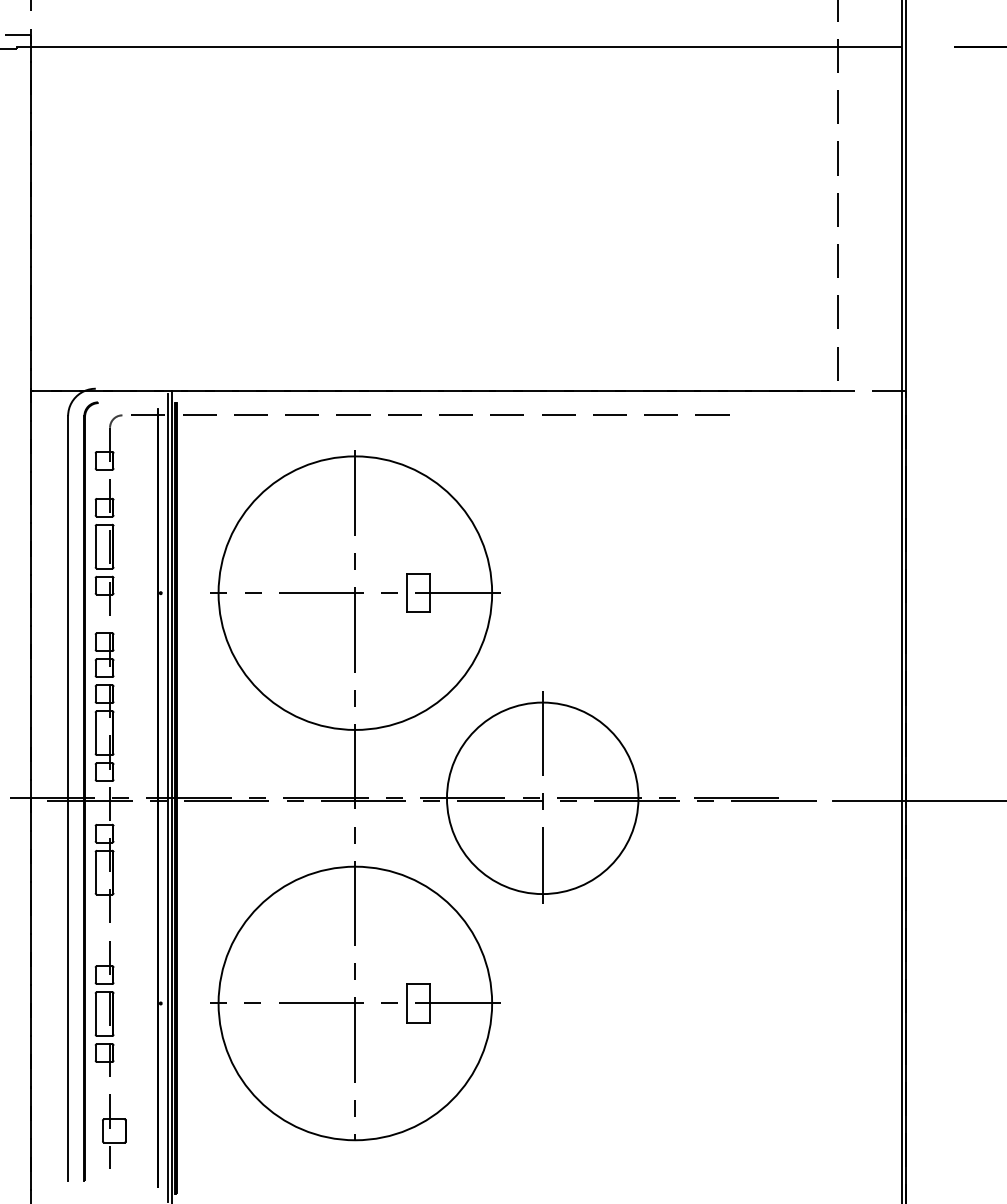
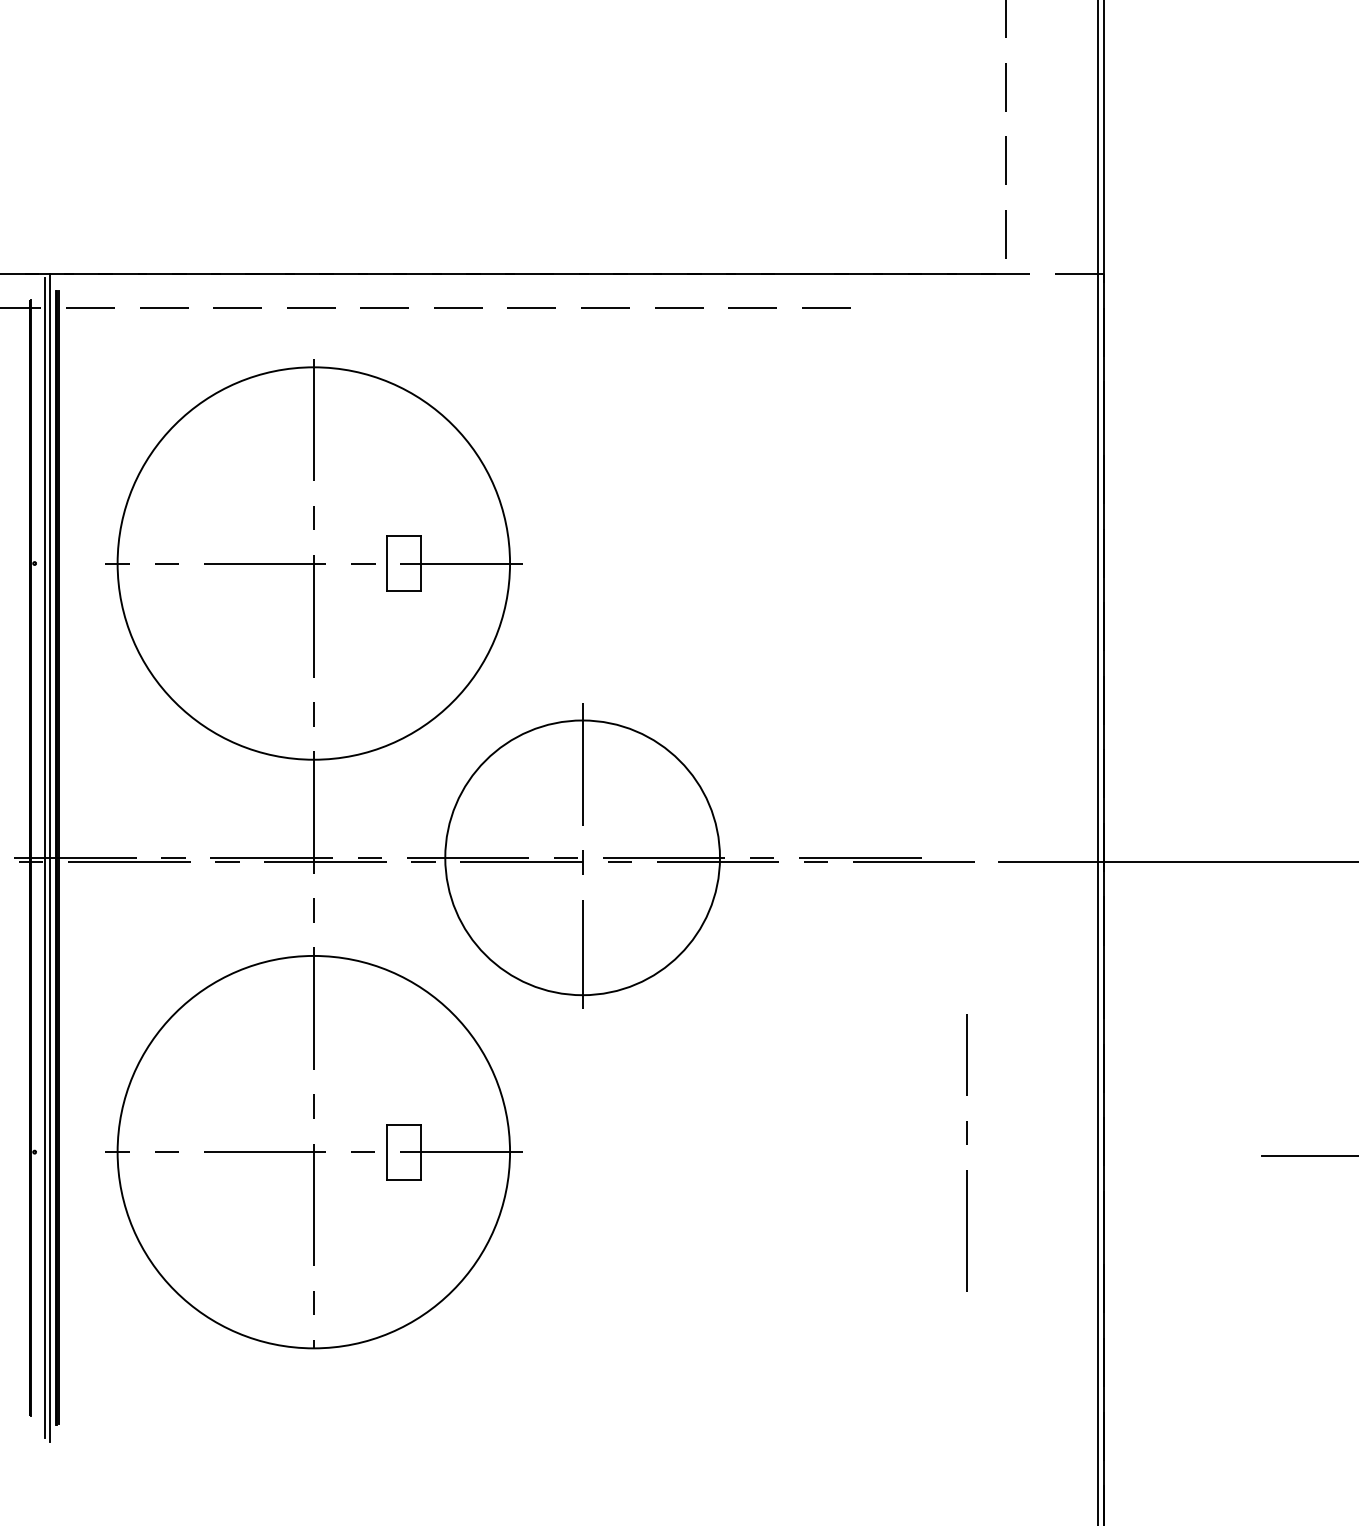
line: (809, 998) -> (965, 1145), added

